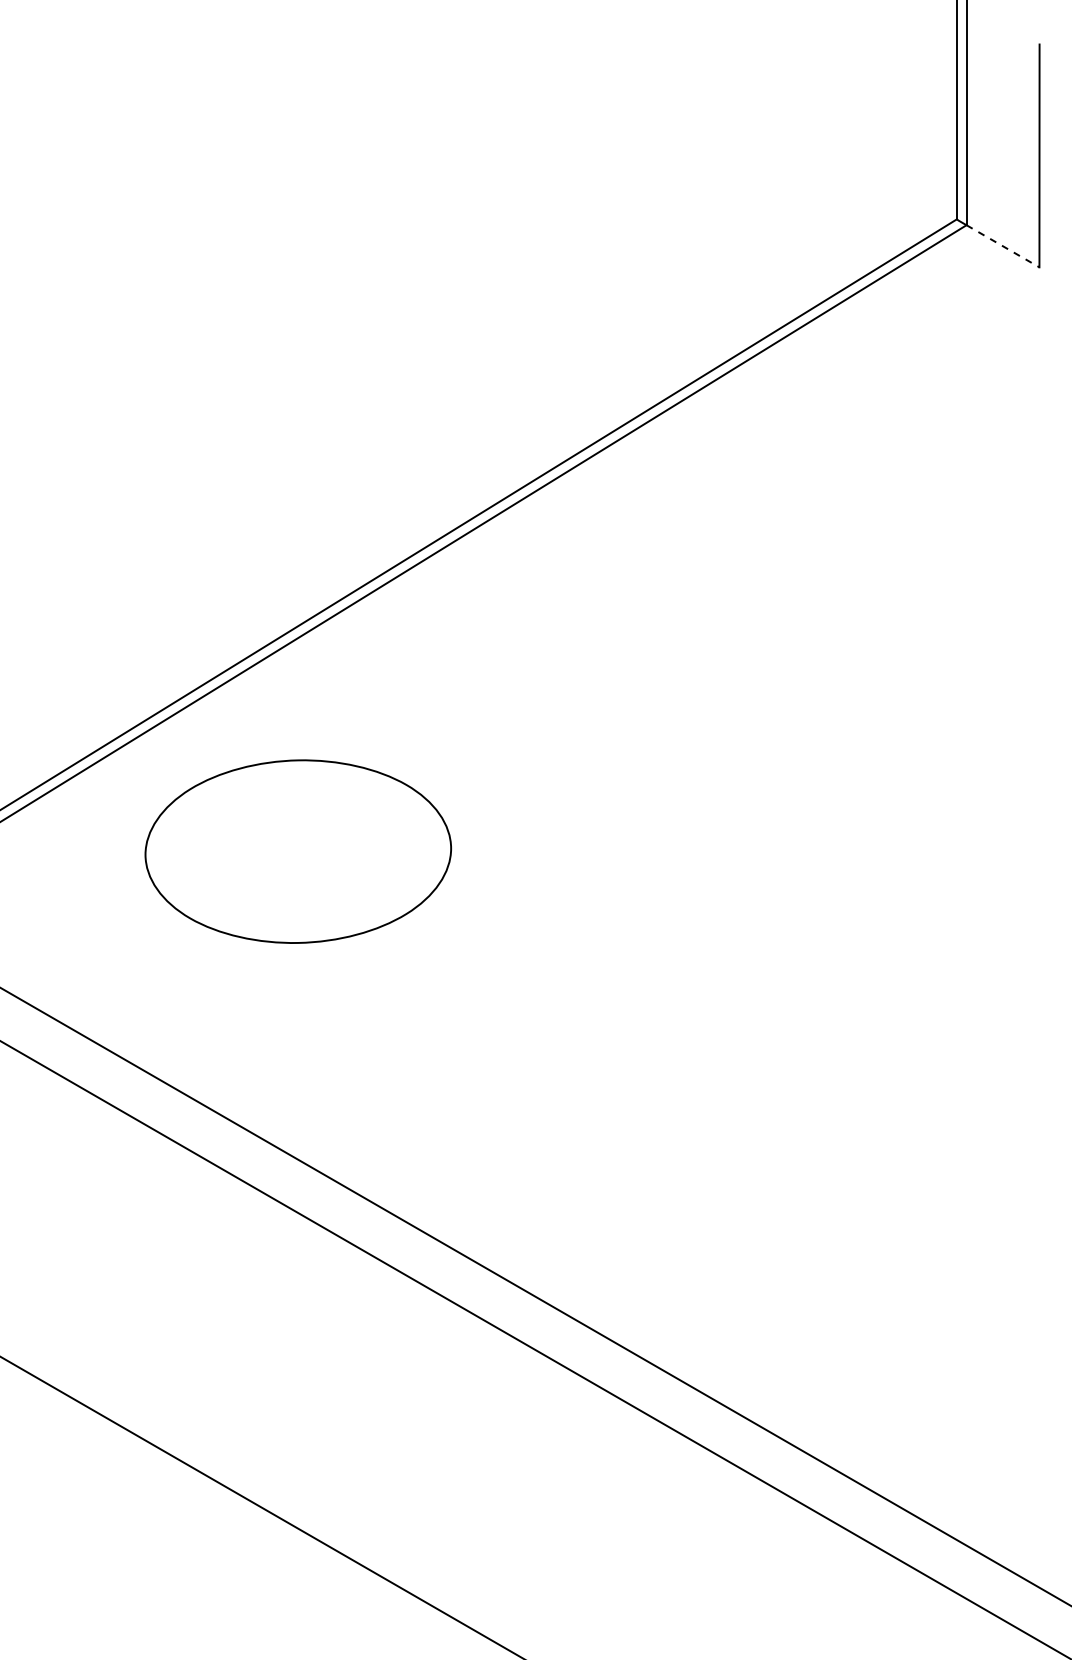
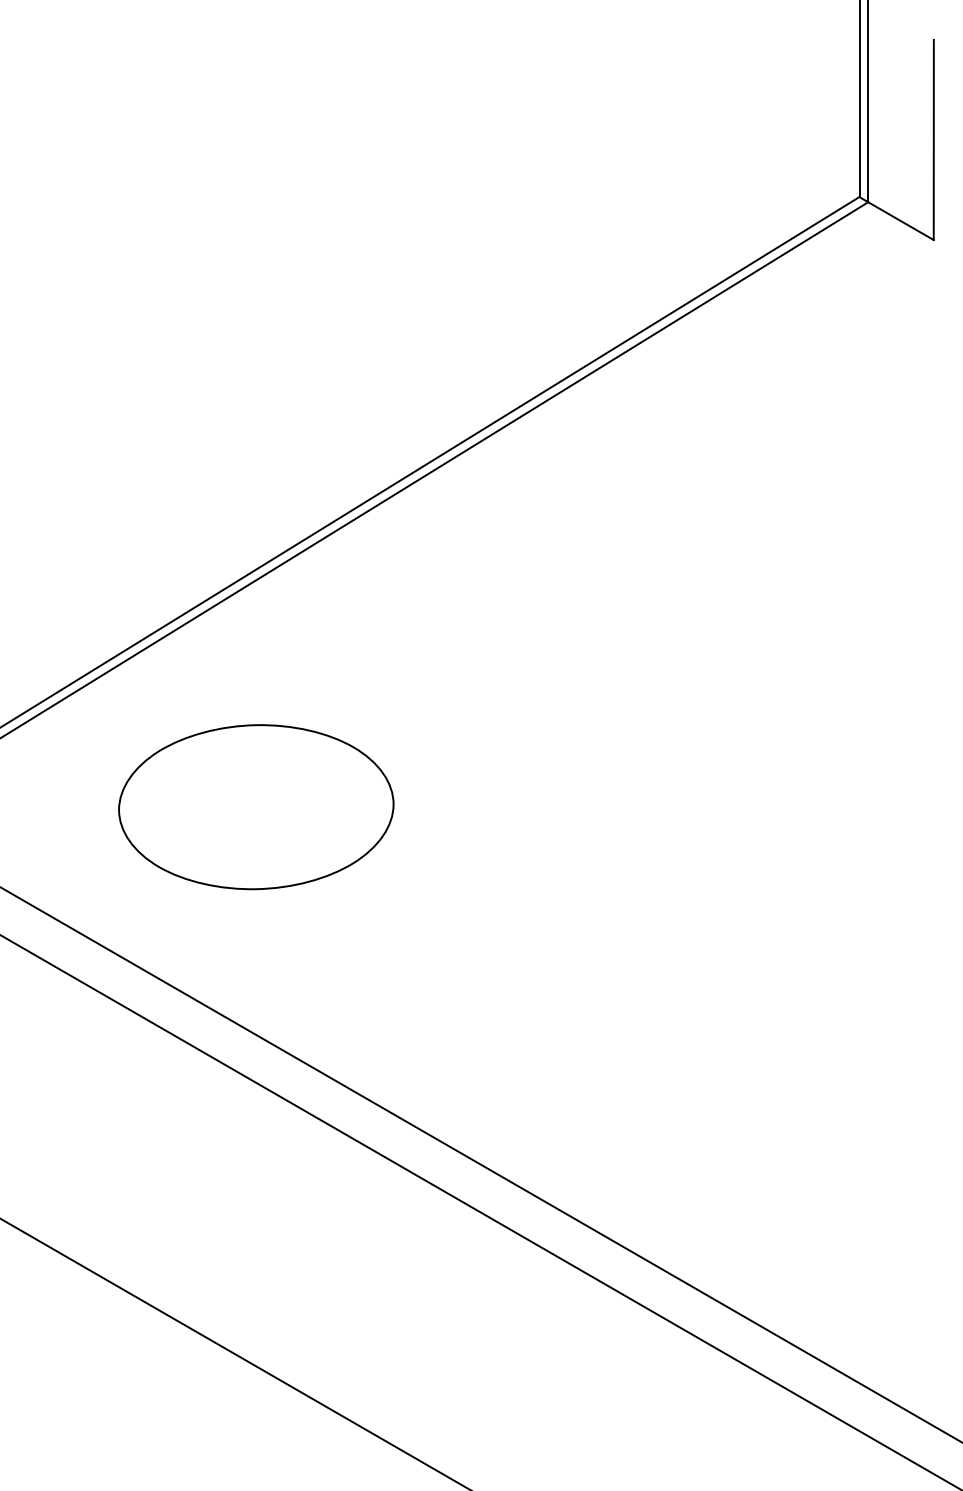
line: (1003, 246) -> (901, 221), dashed -> solid
part: (297, 851) -> (255, 807), moved

